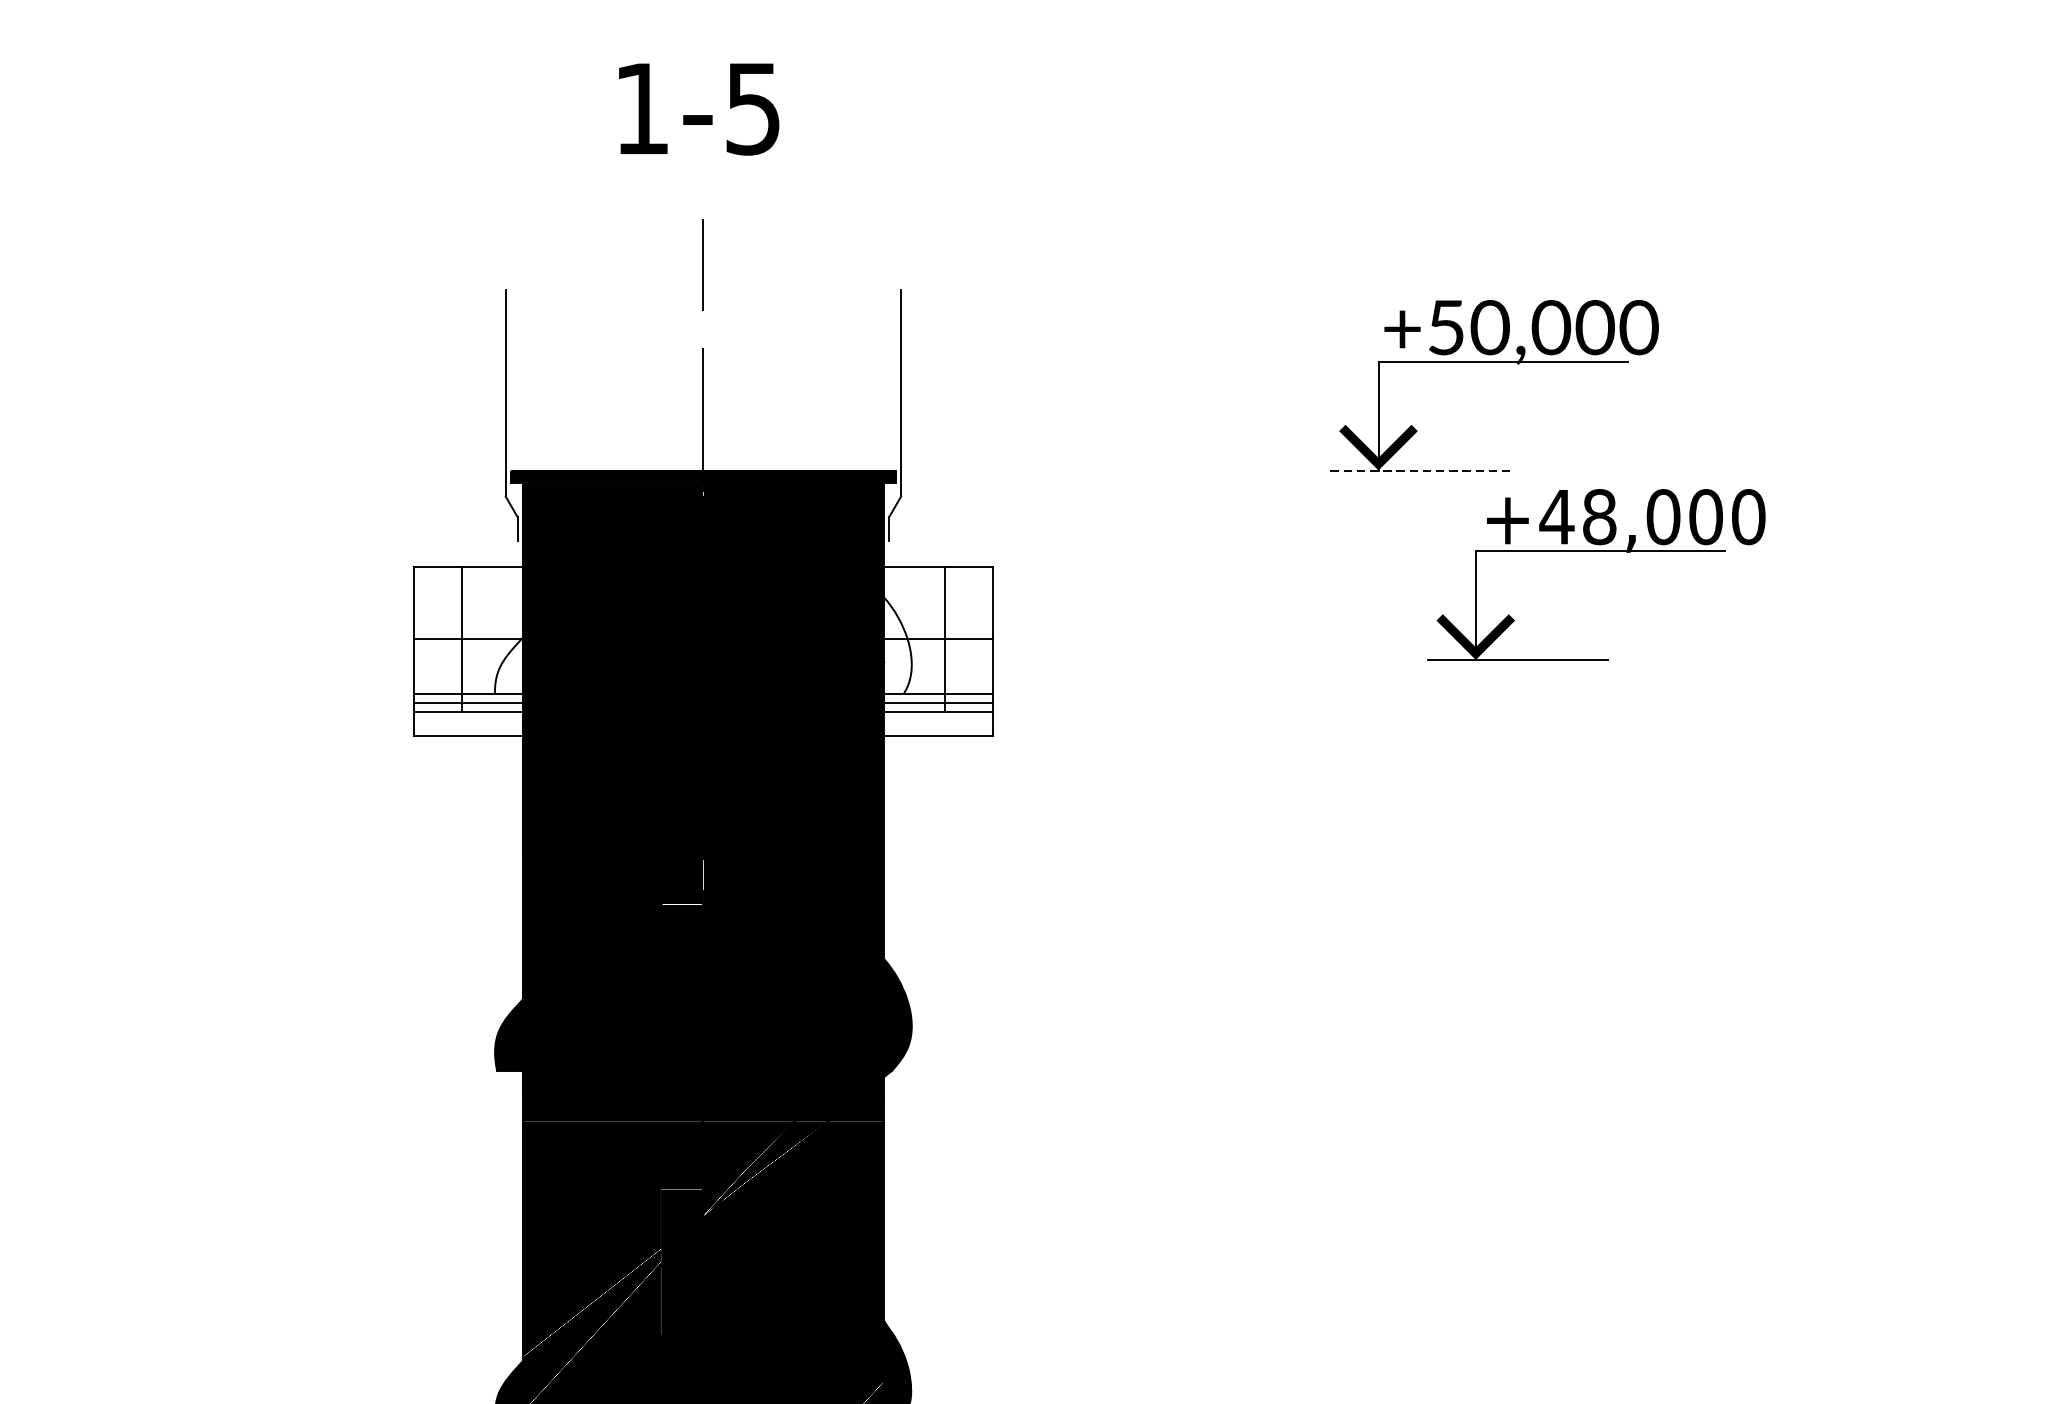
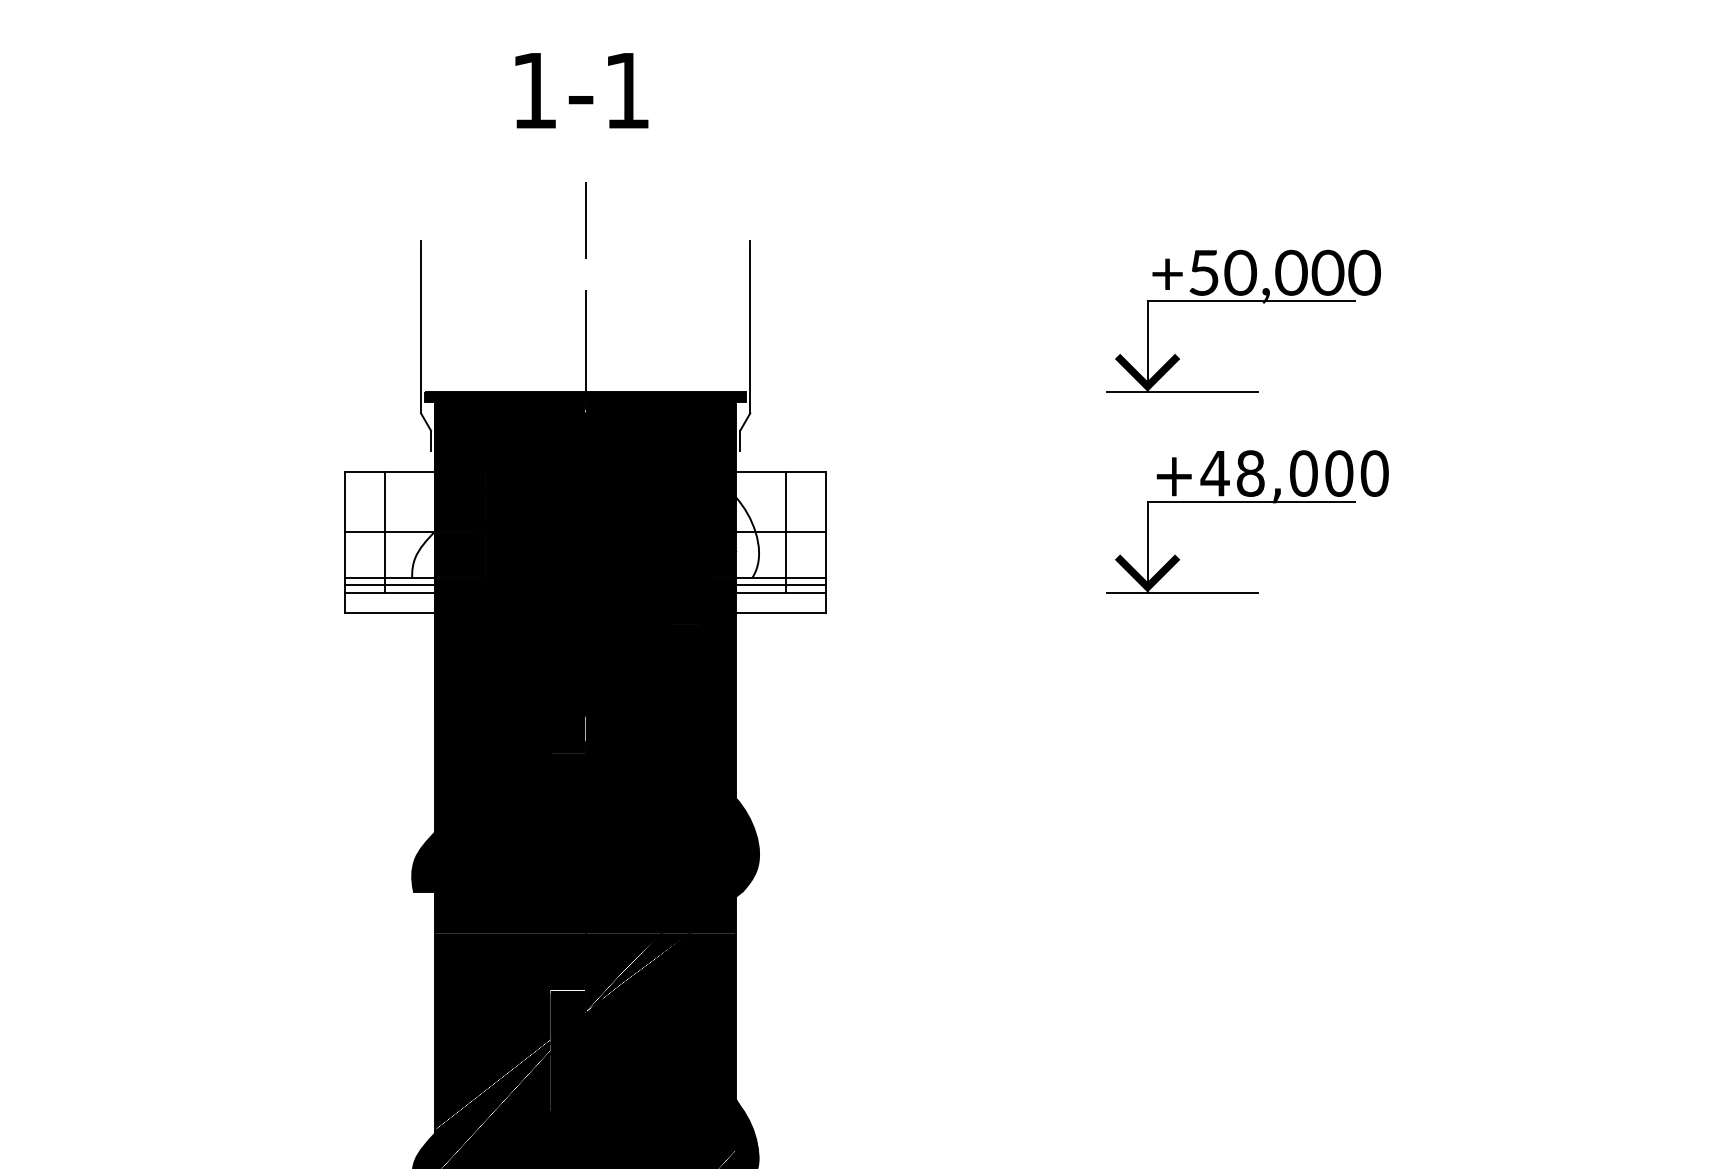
text: (752, 109) -> (626, 91), 1-5 -> 1-1
line: (1421, 470) -> (1183, 391), dashed -> solid
part: (1595, 551) -> (1247, 502), moved

